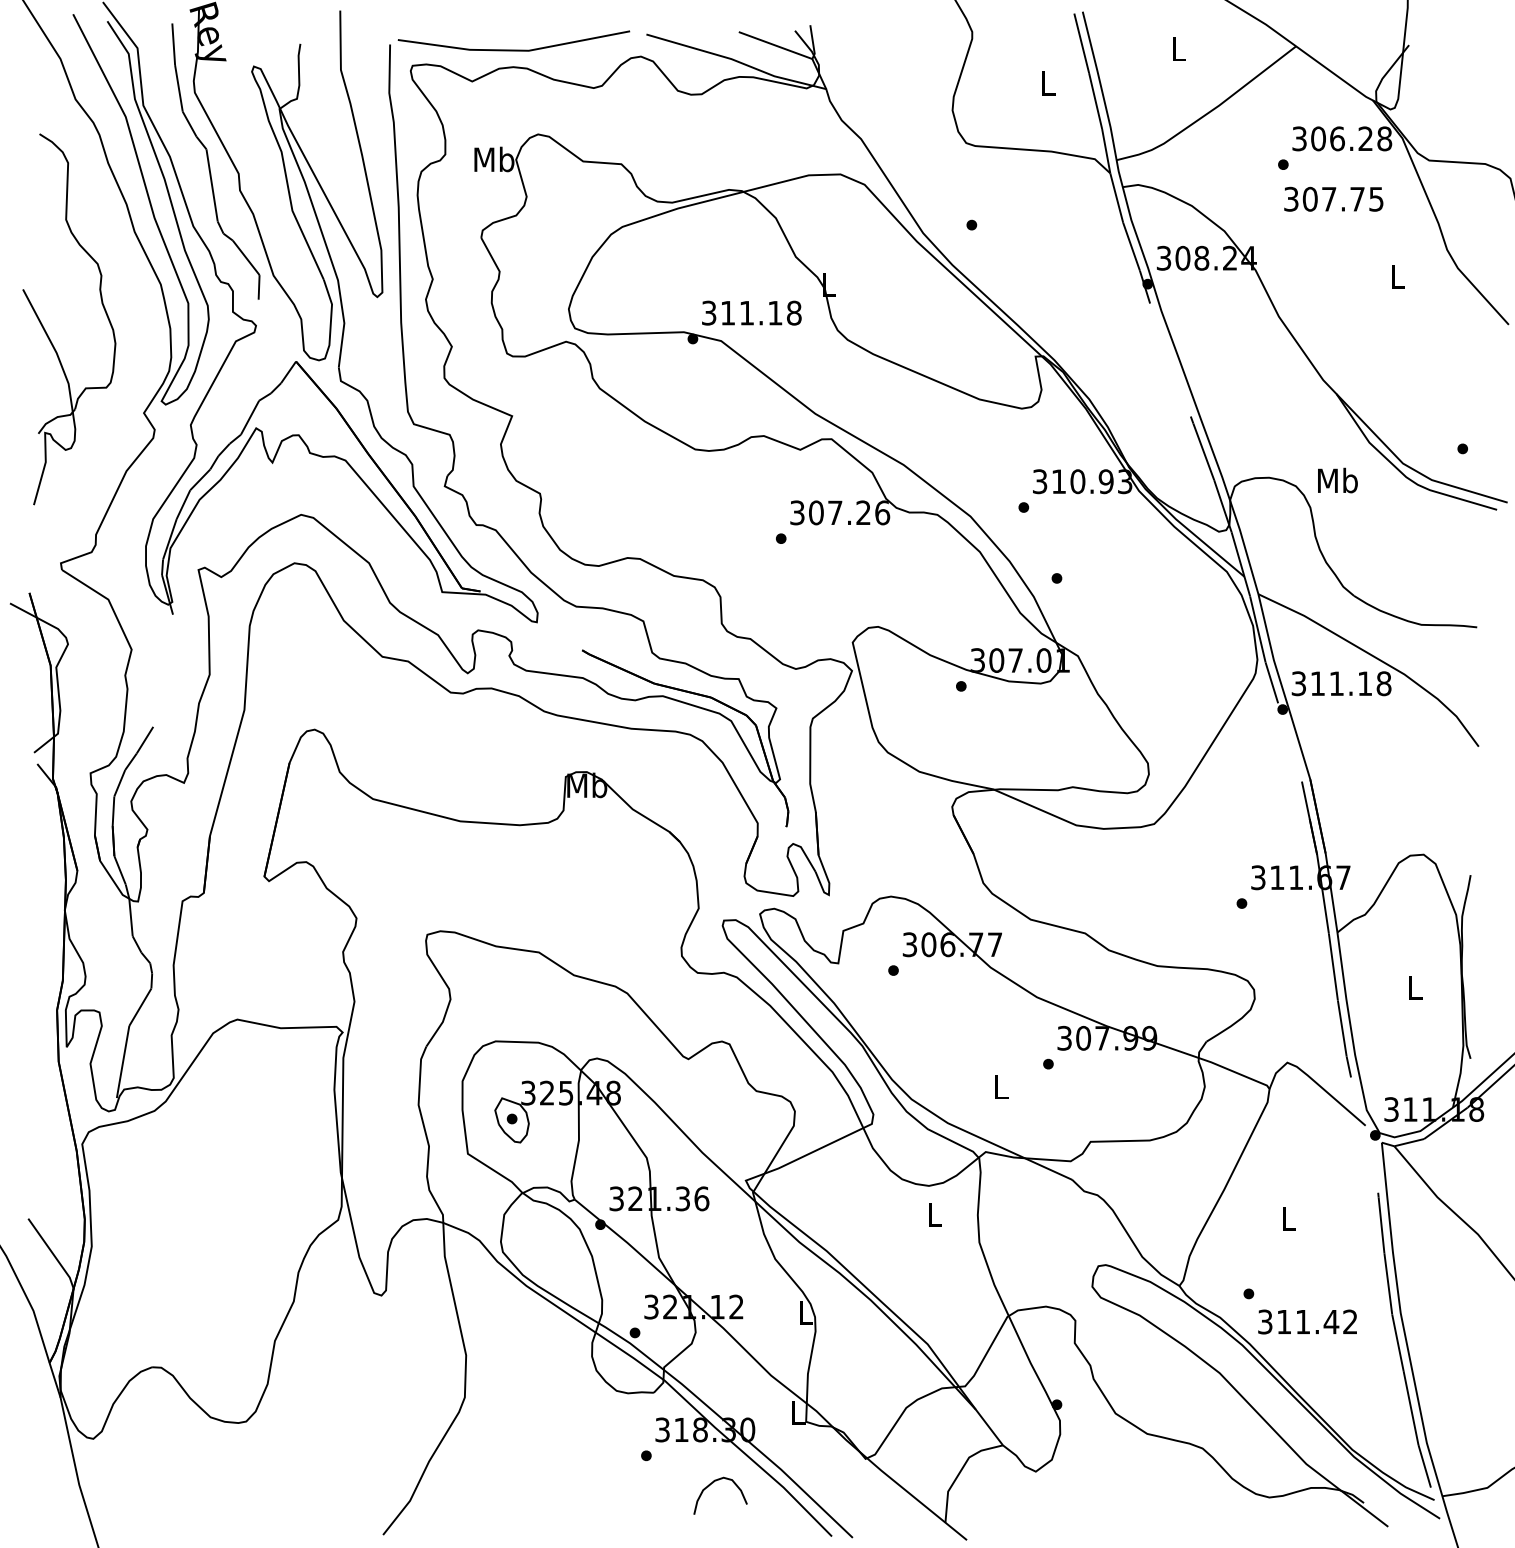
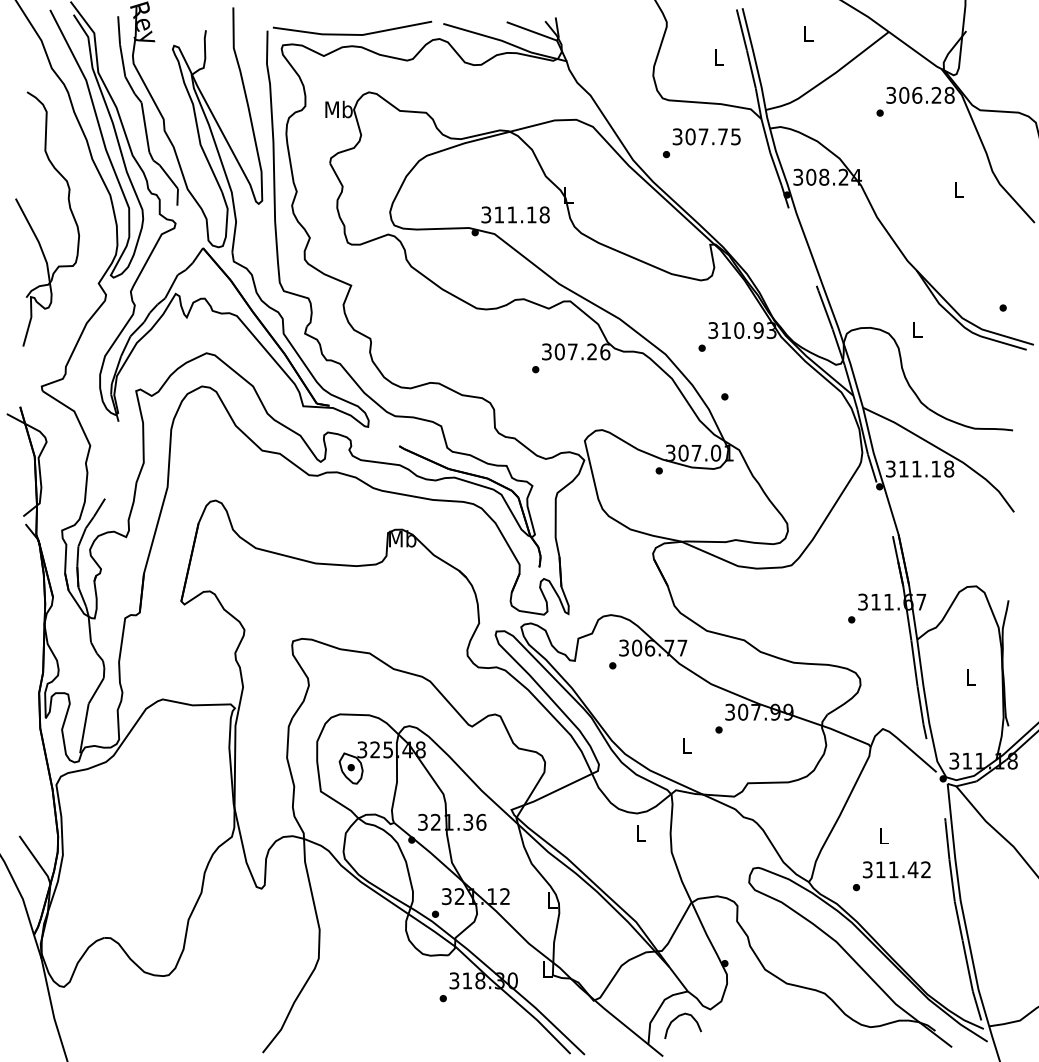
text: (1333, 198) -> (706, 136), moved
text: (1337, 480) -> (917, 329), Mb -> L
text: (1307, 1321) -> (896, 869), moved
curve: (710, 1486) -> (676, 1019), moved

